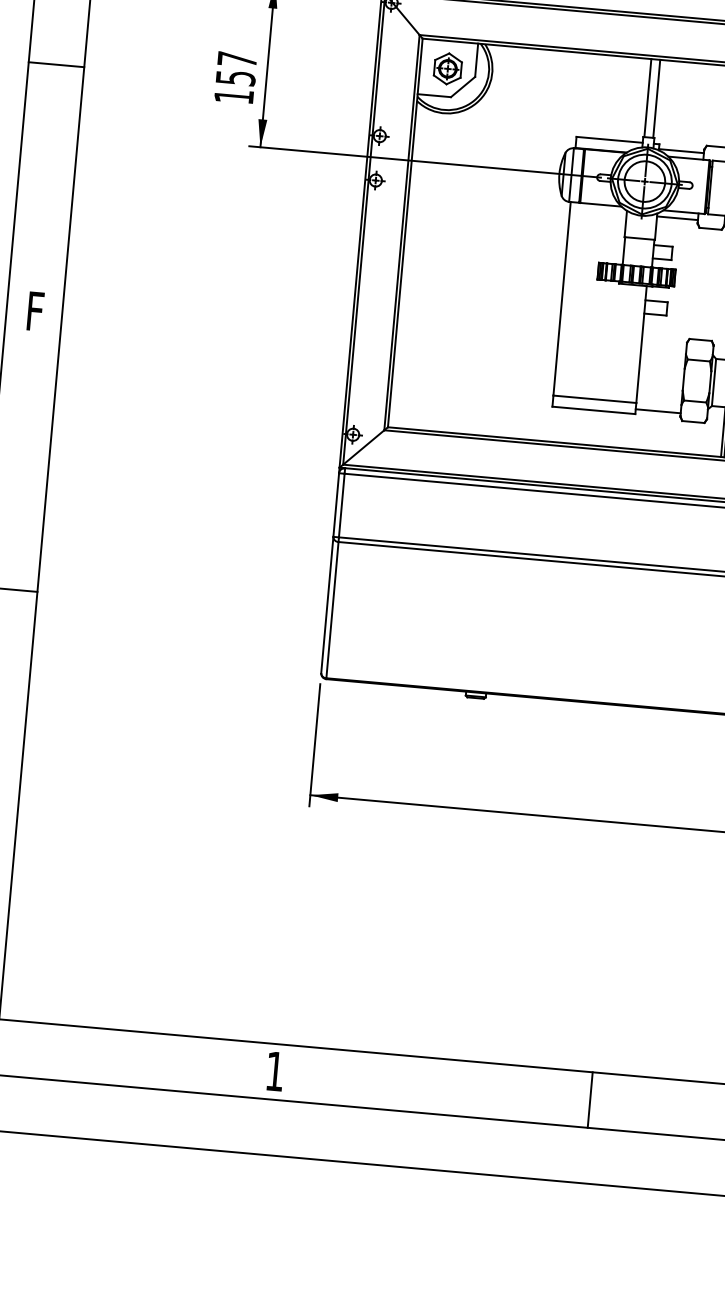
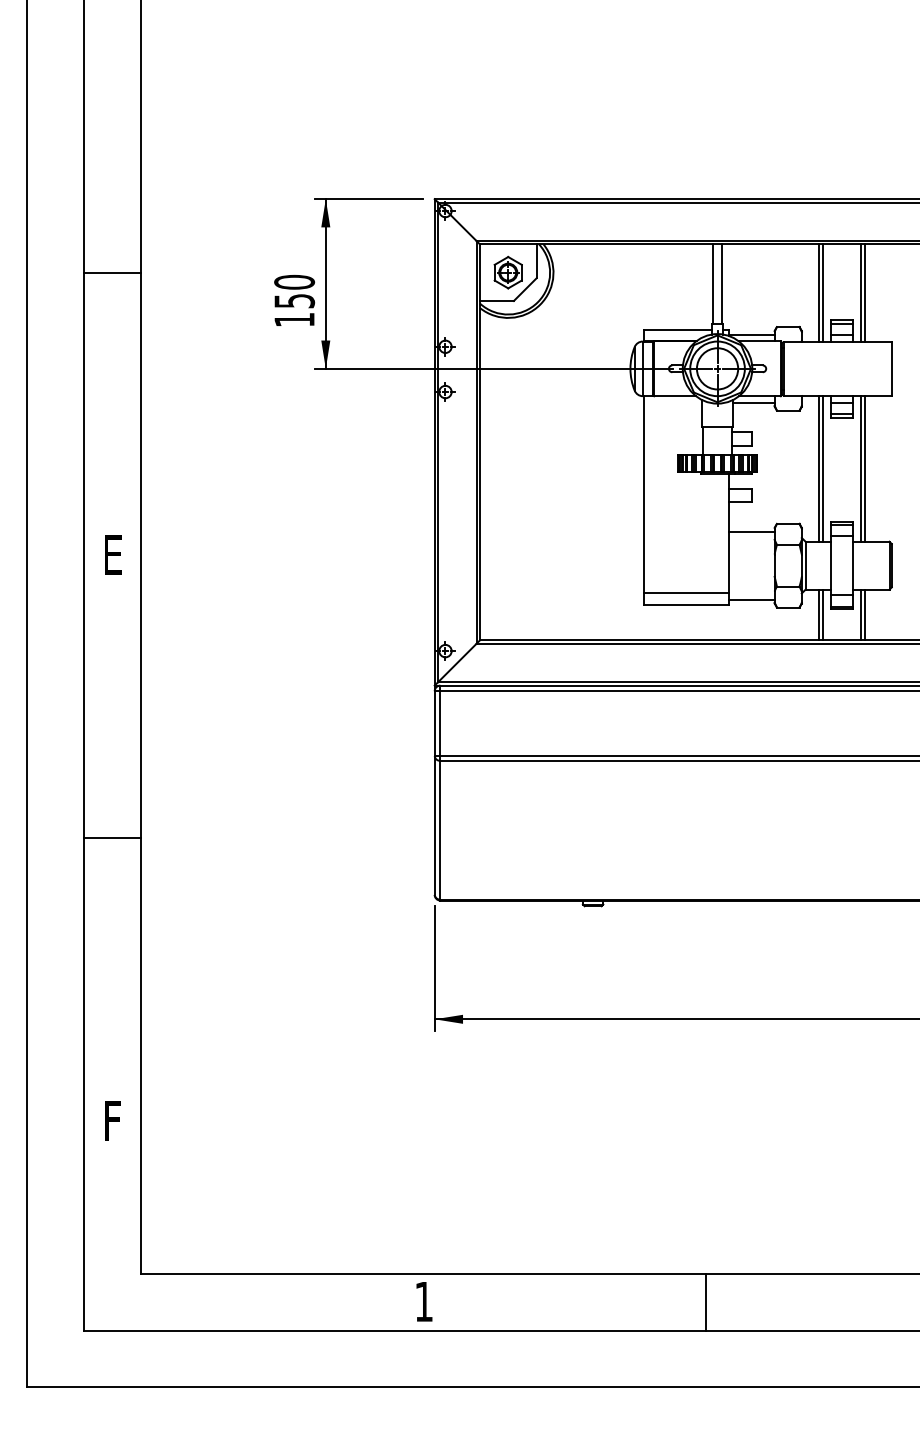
text: (237, 58) -> (294, 281), 157 -> 150
line: (55, 64) -> (111, 272), moved
text: (35, 310) -> (113, 554), F -> E
line: (663, 344) -> (751, 531), added
line: (590, 1099) -> (706, 1301), moved

